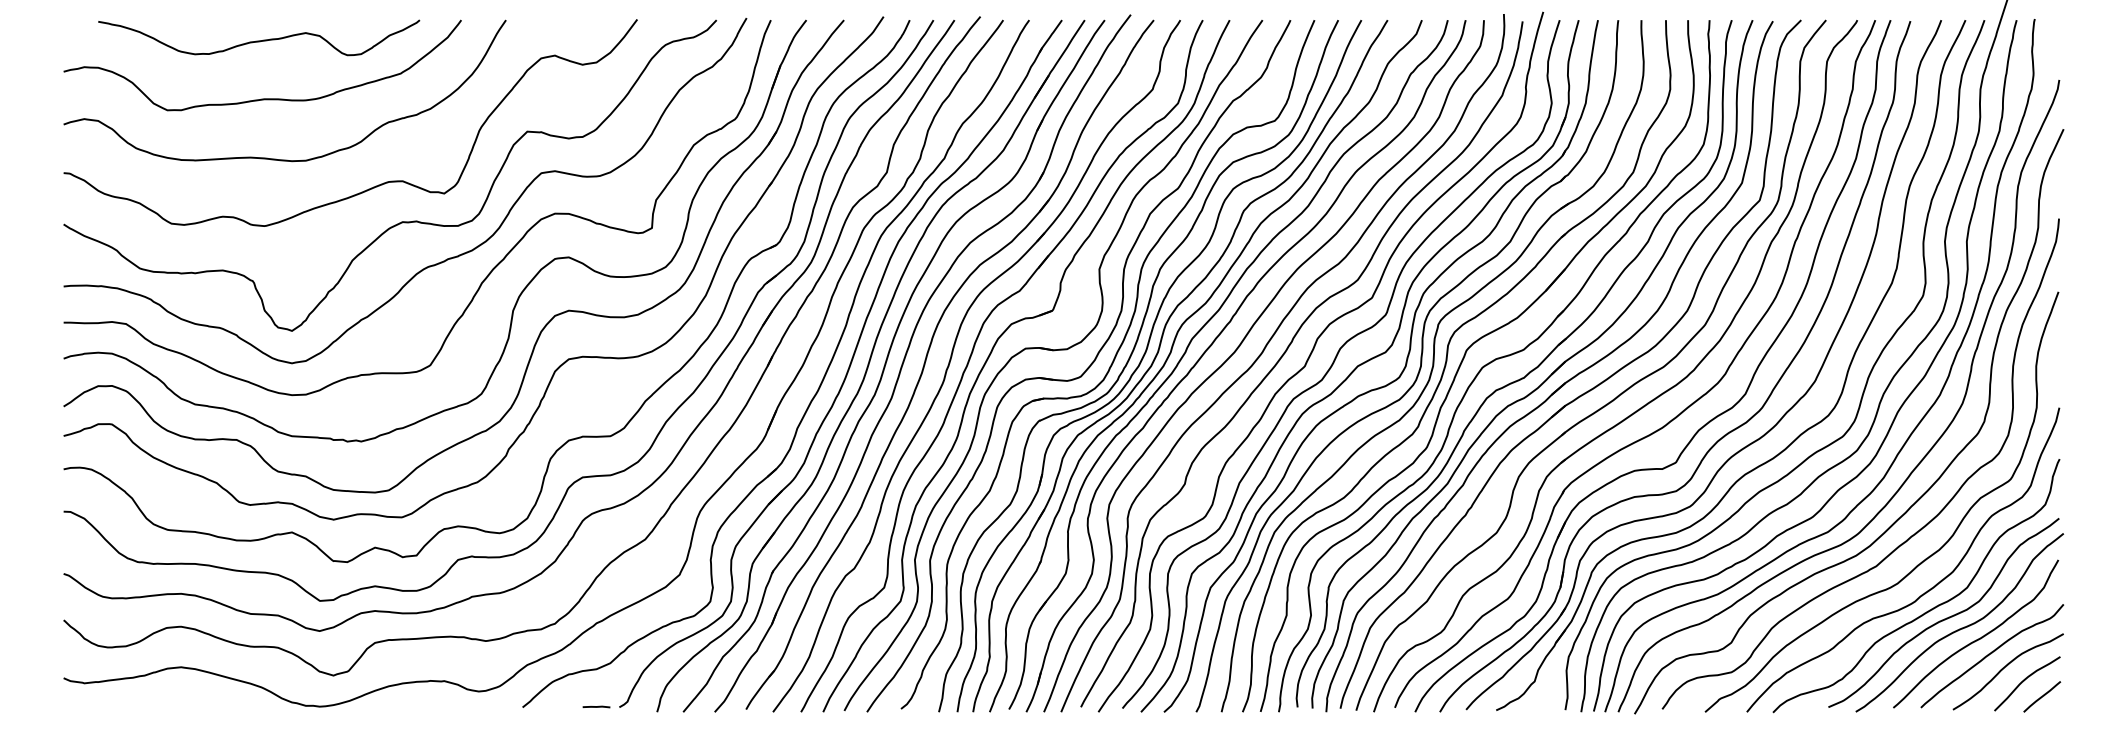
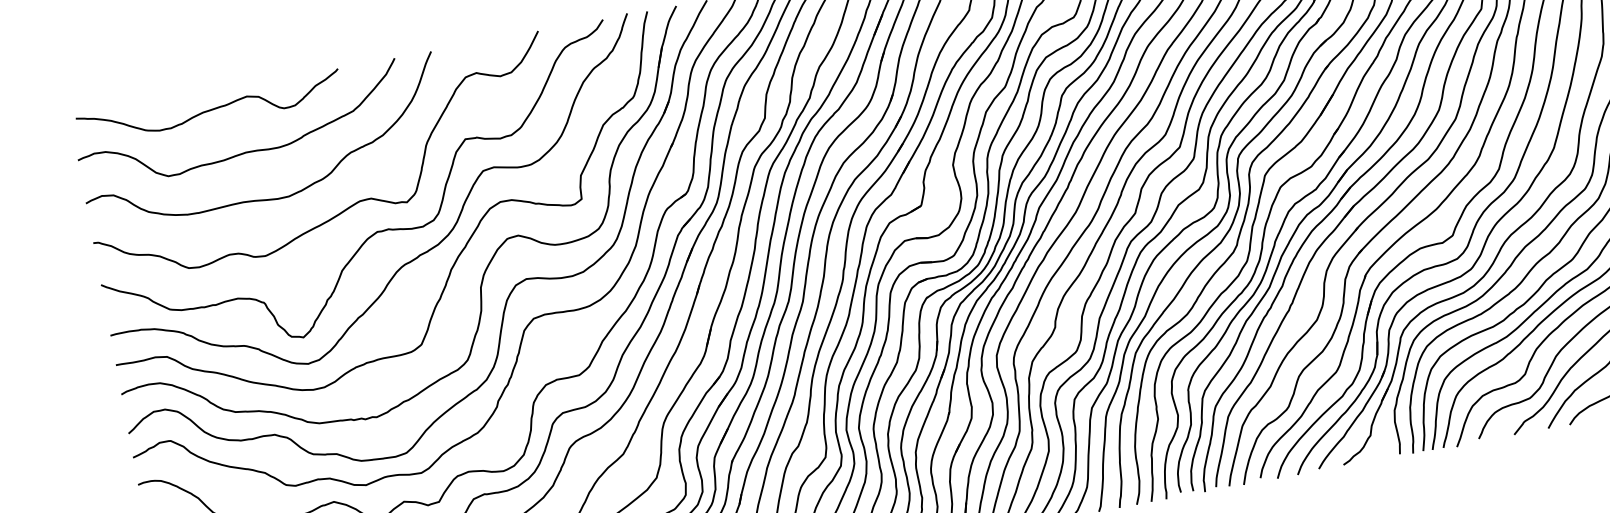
curve: (259, 40) -> (210, 109), moved

